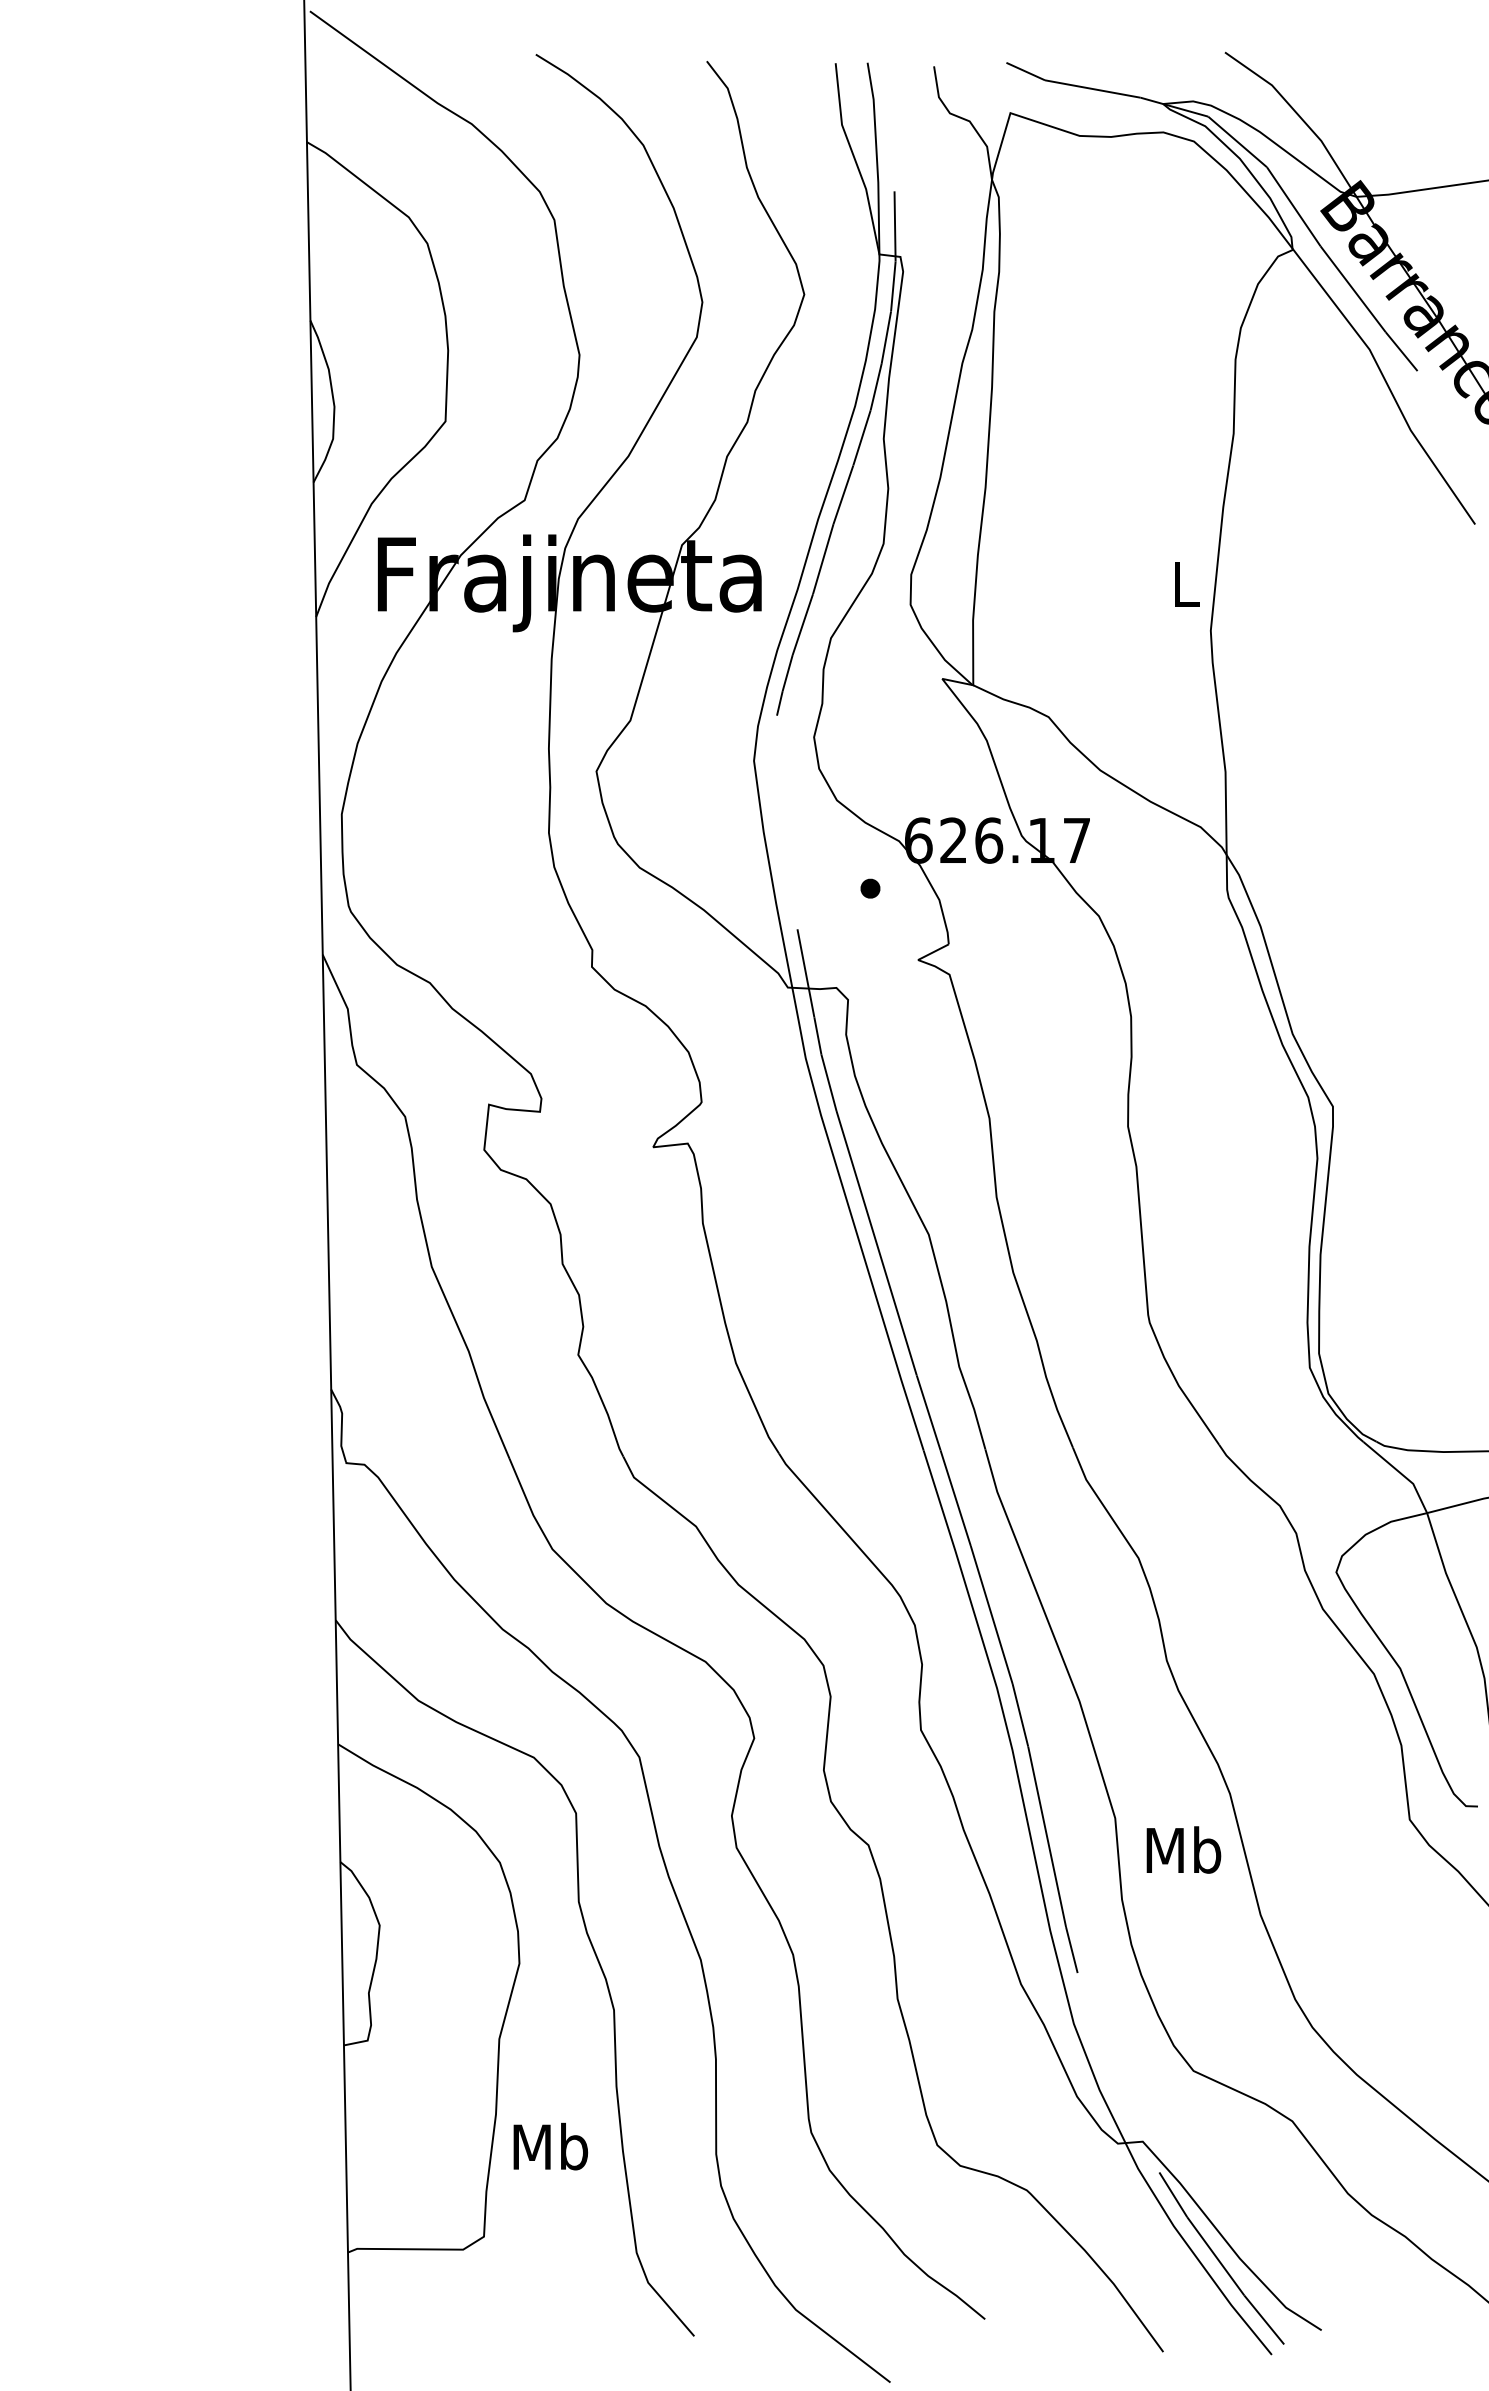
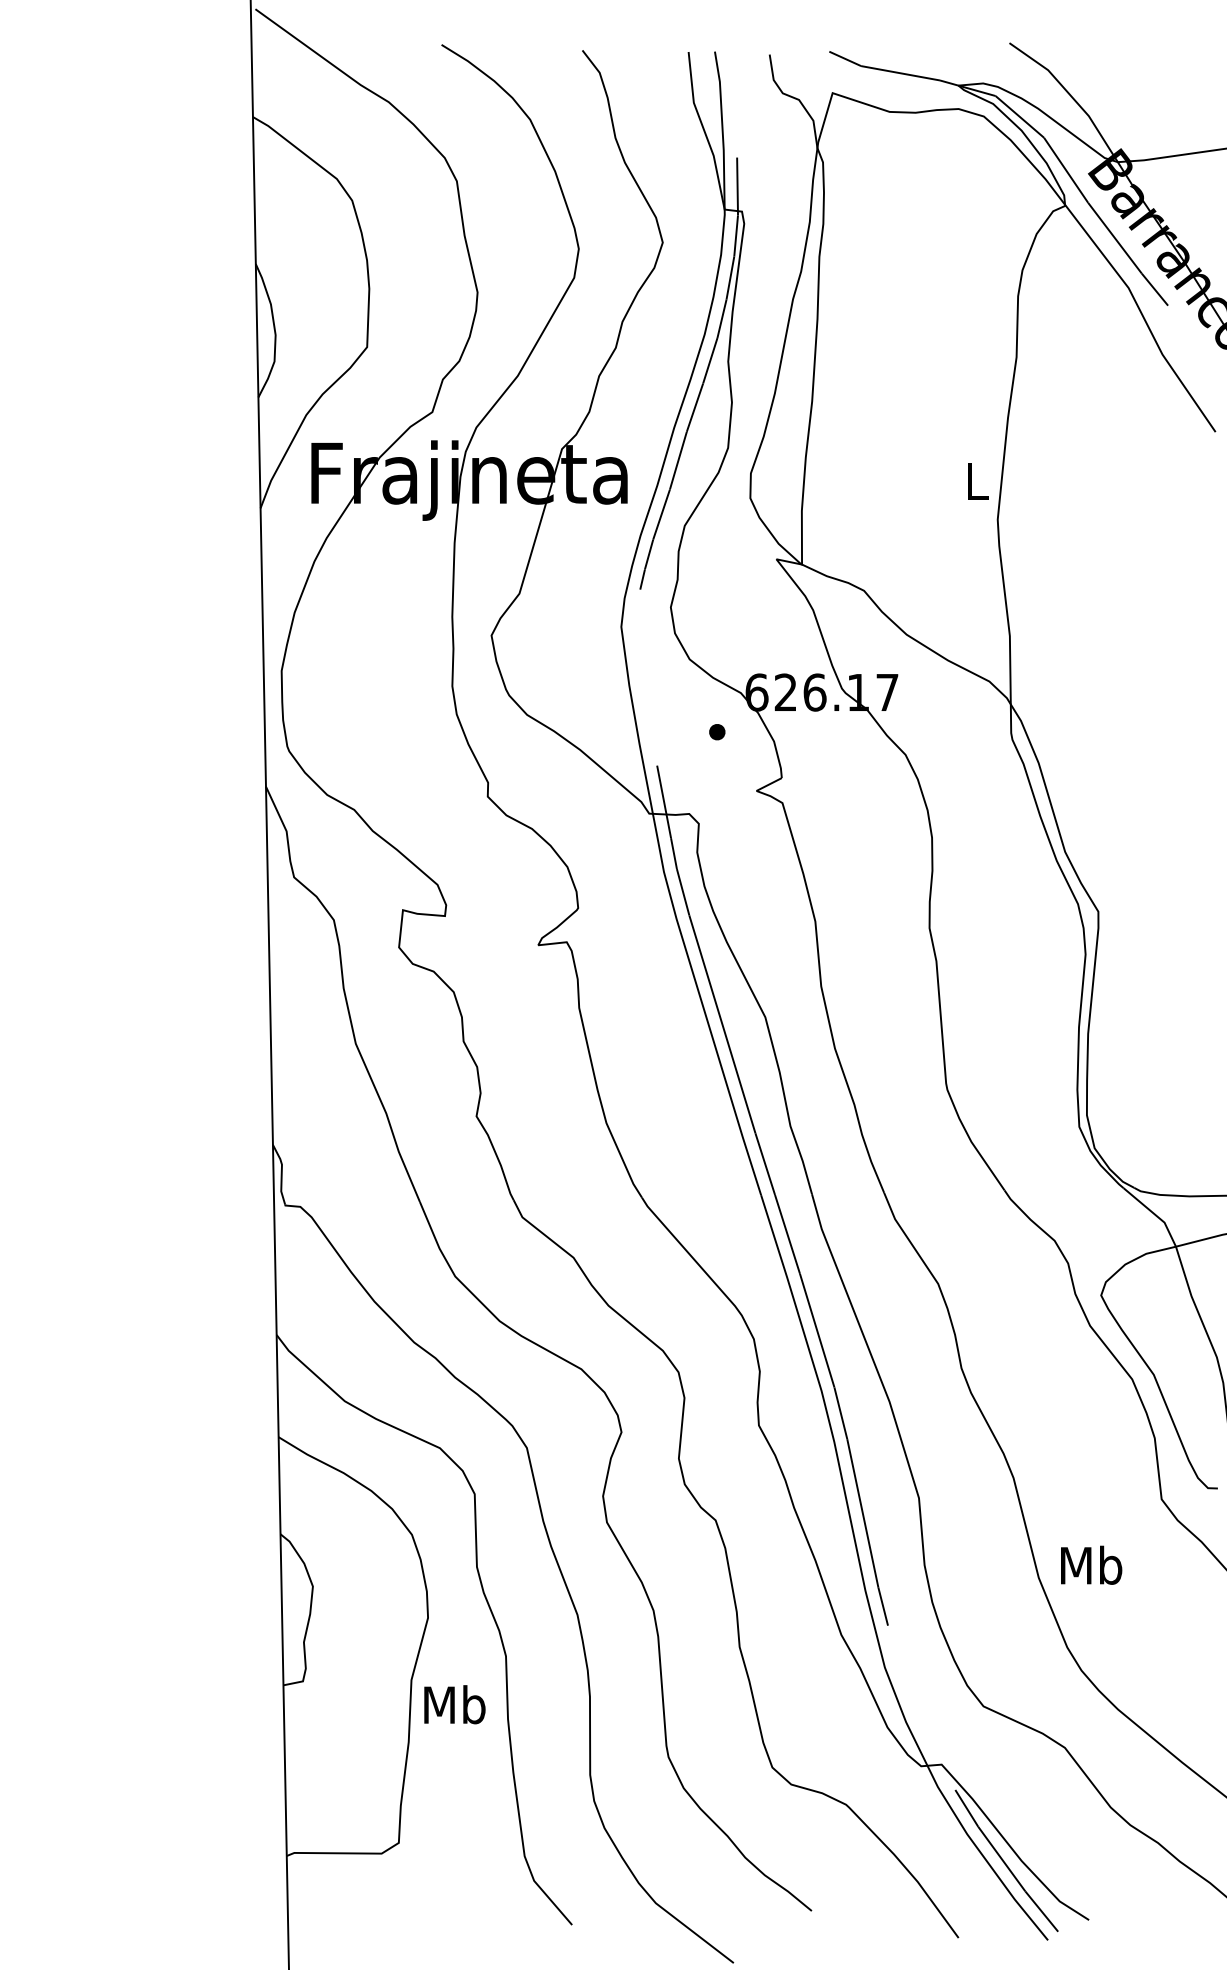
text: (1183, 1849) -> (1091, 1564), moved
text: (550, 2146) -> (454, 1704), moved

